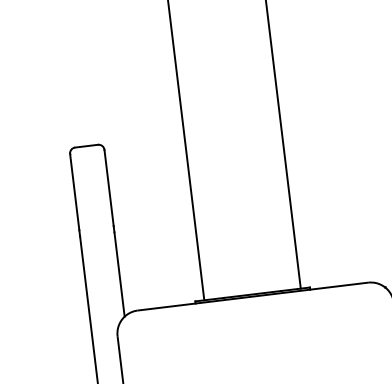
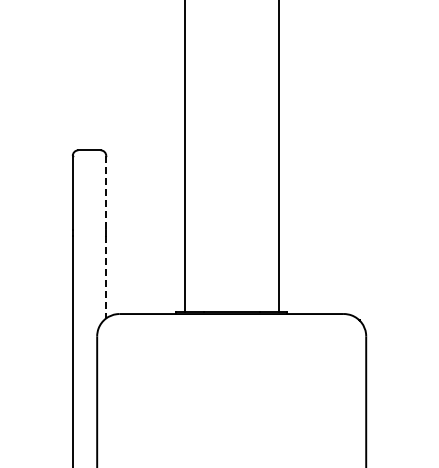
line: (109, 188) -> (106, 193), solid -> dashed
line: (119, 274) -> (106, 277), solid -> dashed

